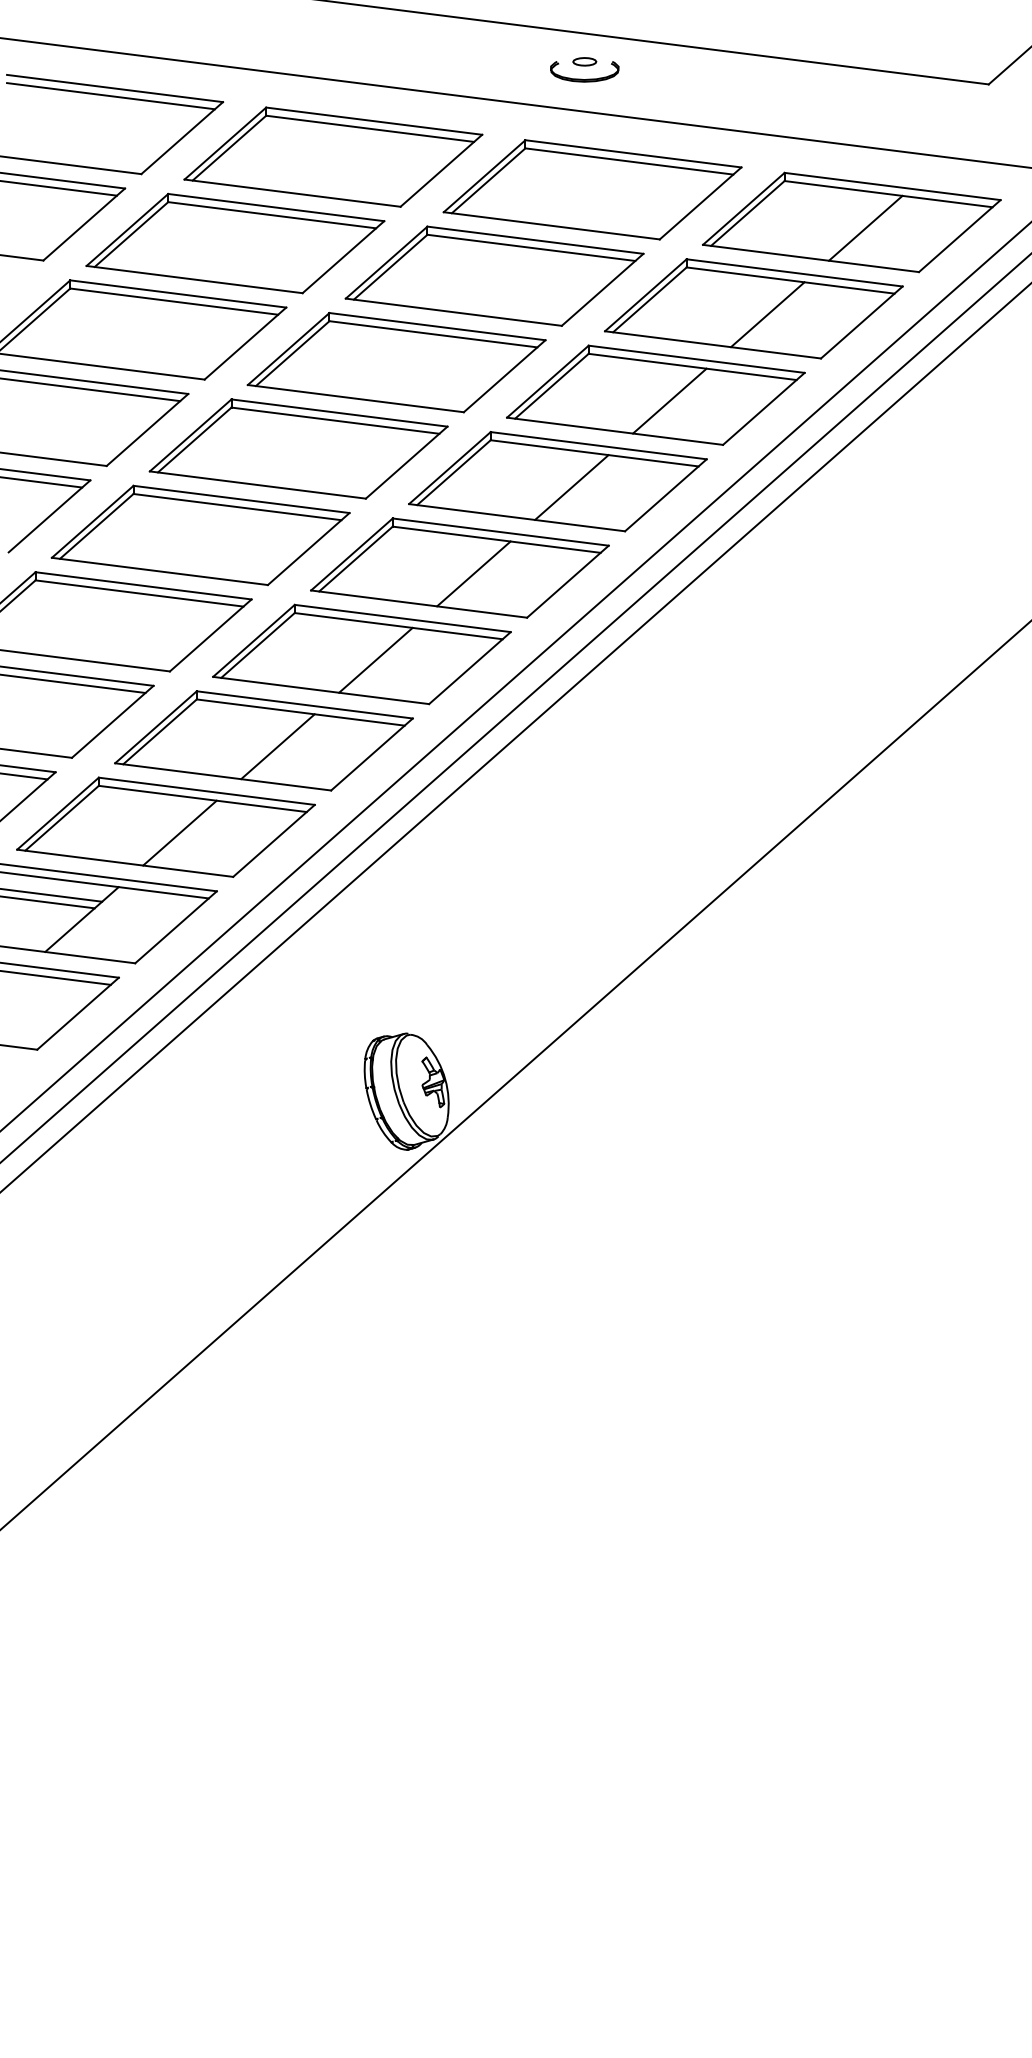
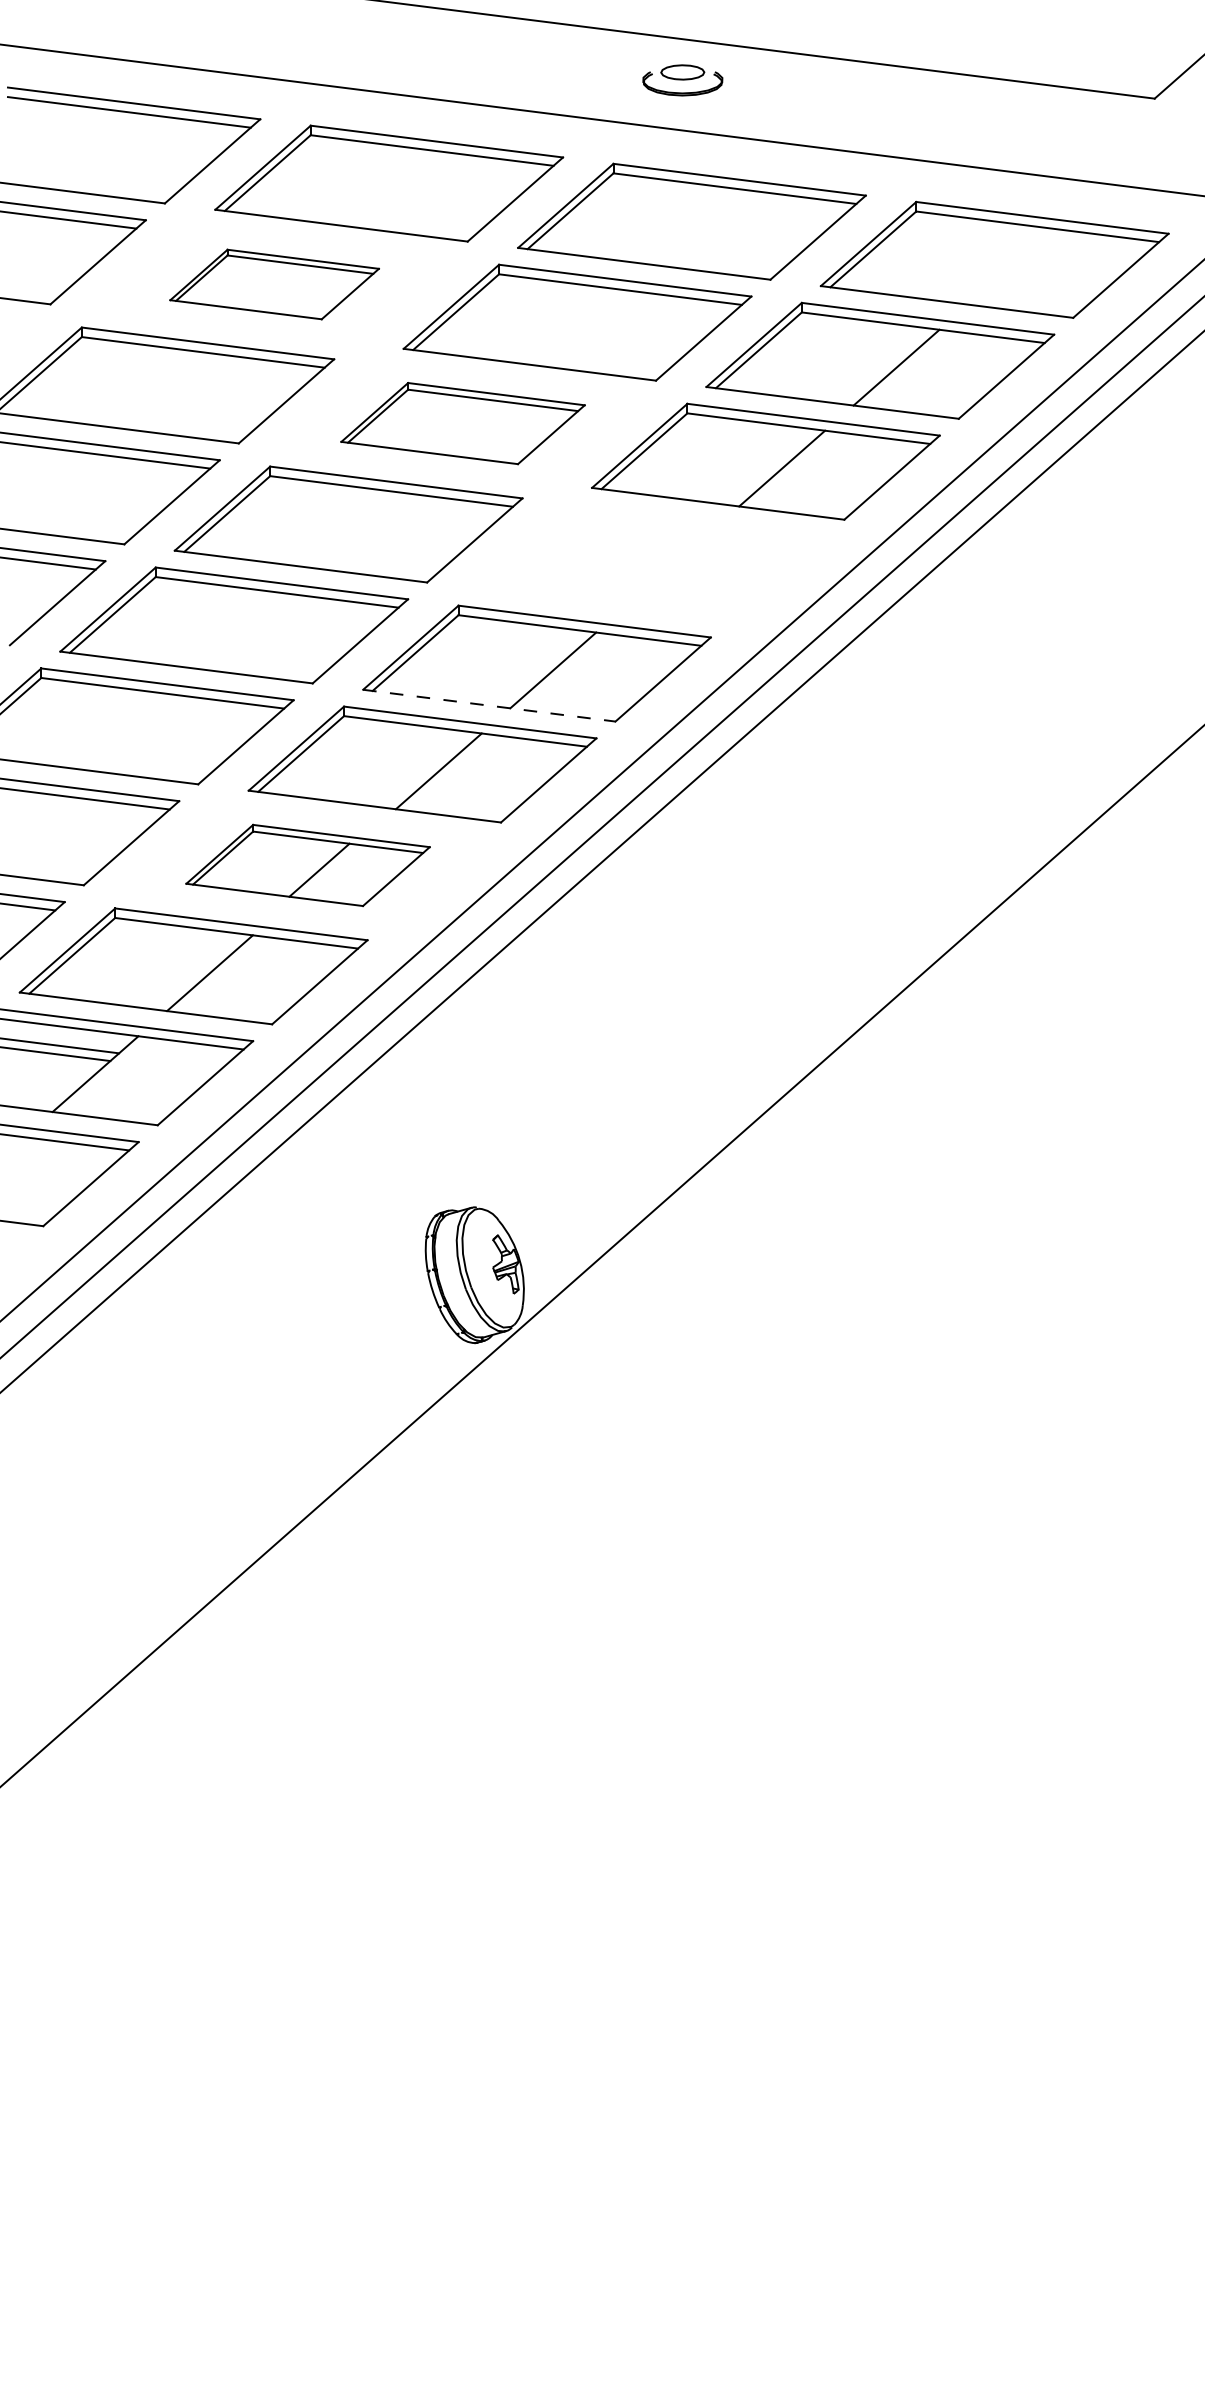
part: (584, 61) -> (682, 71), size x1.6
line: (865, 228) -> (1010, 266), removed
part: (235, 243) -> (274, 284), size x0.6
part: (396, 362) -> (462, 423), size x0.7
part: (557, 481) -> (651, 562), removed
line: (419, 603) -> (489, 705), solid -> dashed
part: (263, 740) -> (307, 865), size x0.7

